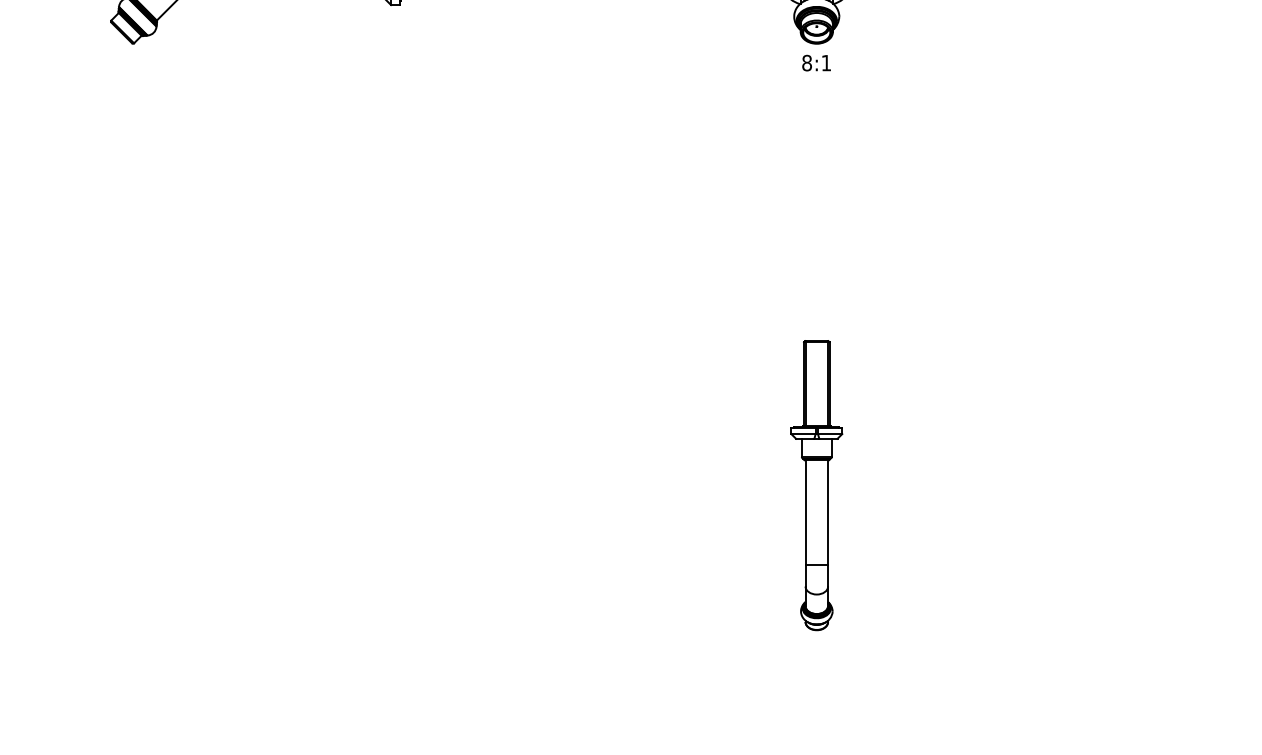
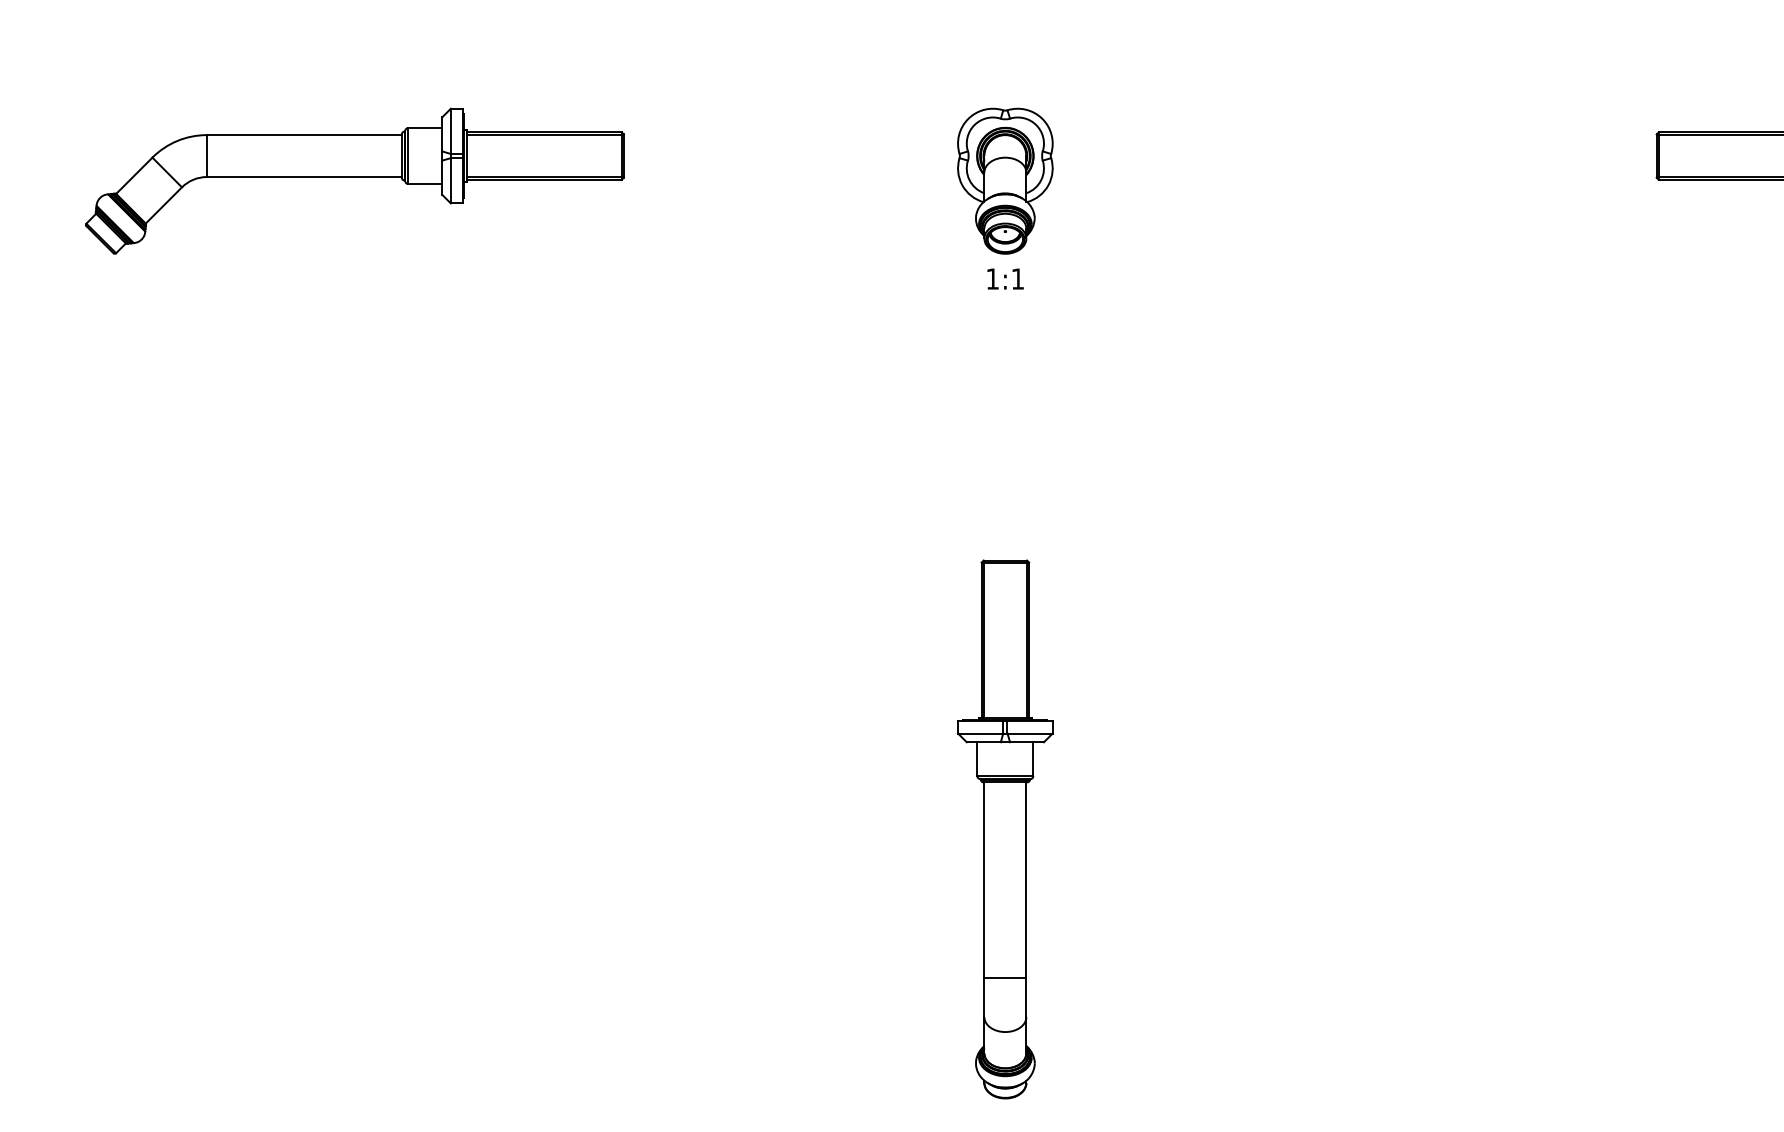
text: (806, 62) -> (992, 278), 8:1 -> 1:1
part: (816, 485) -> (1005, 829), size x1.43

